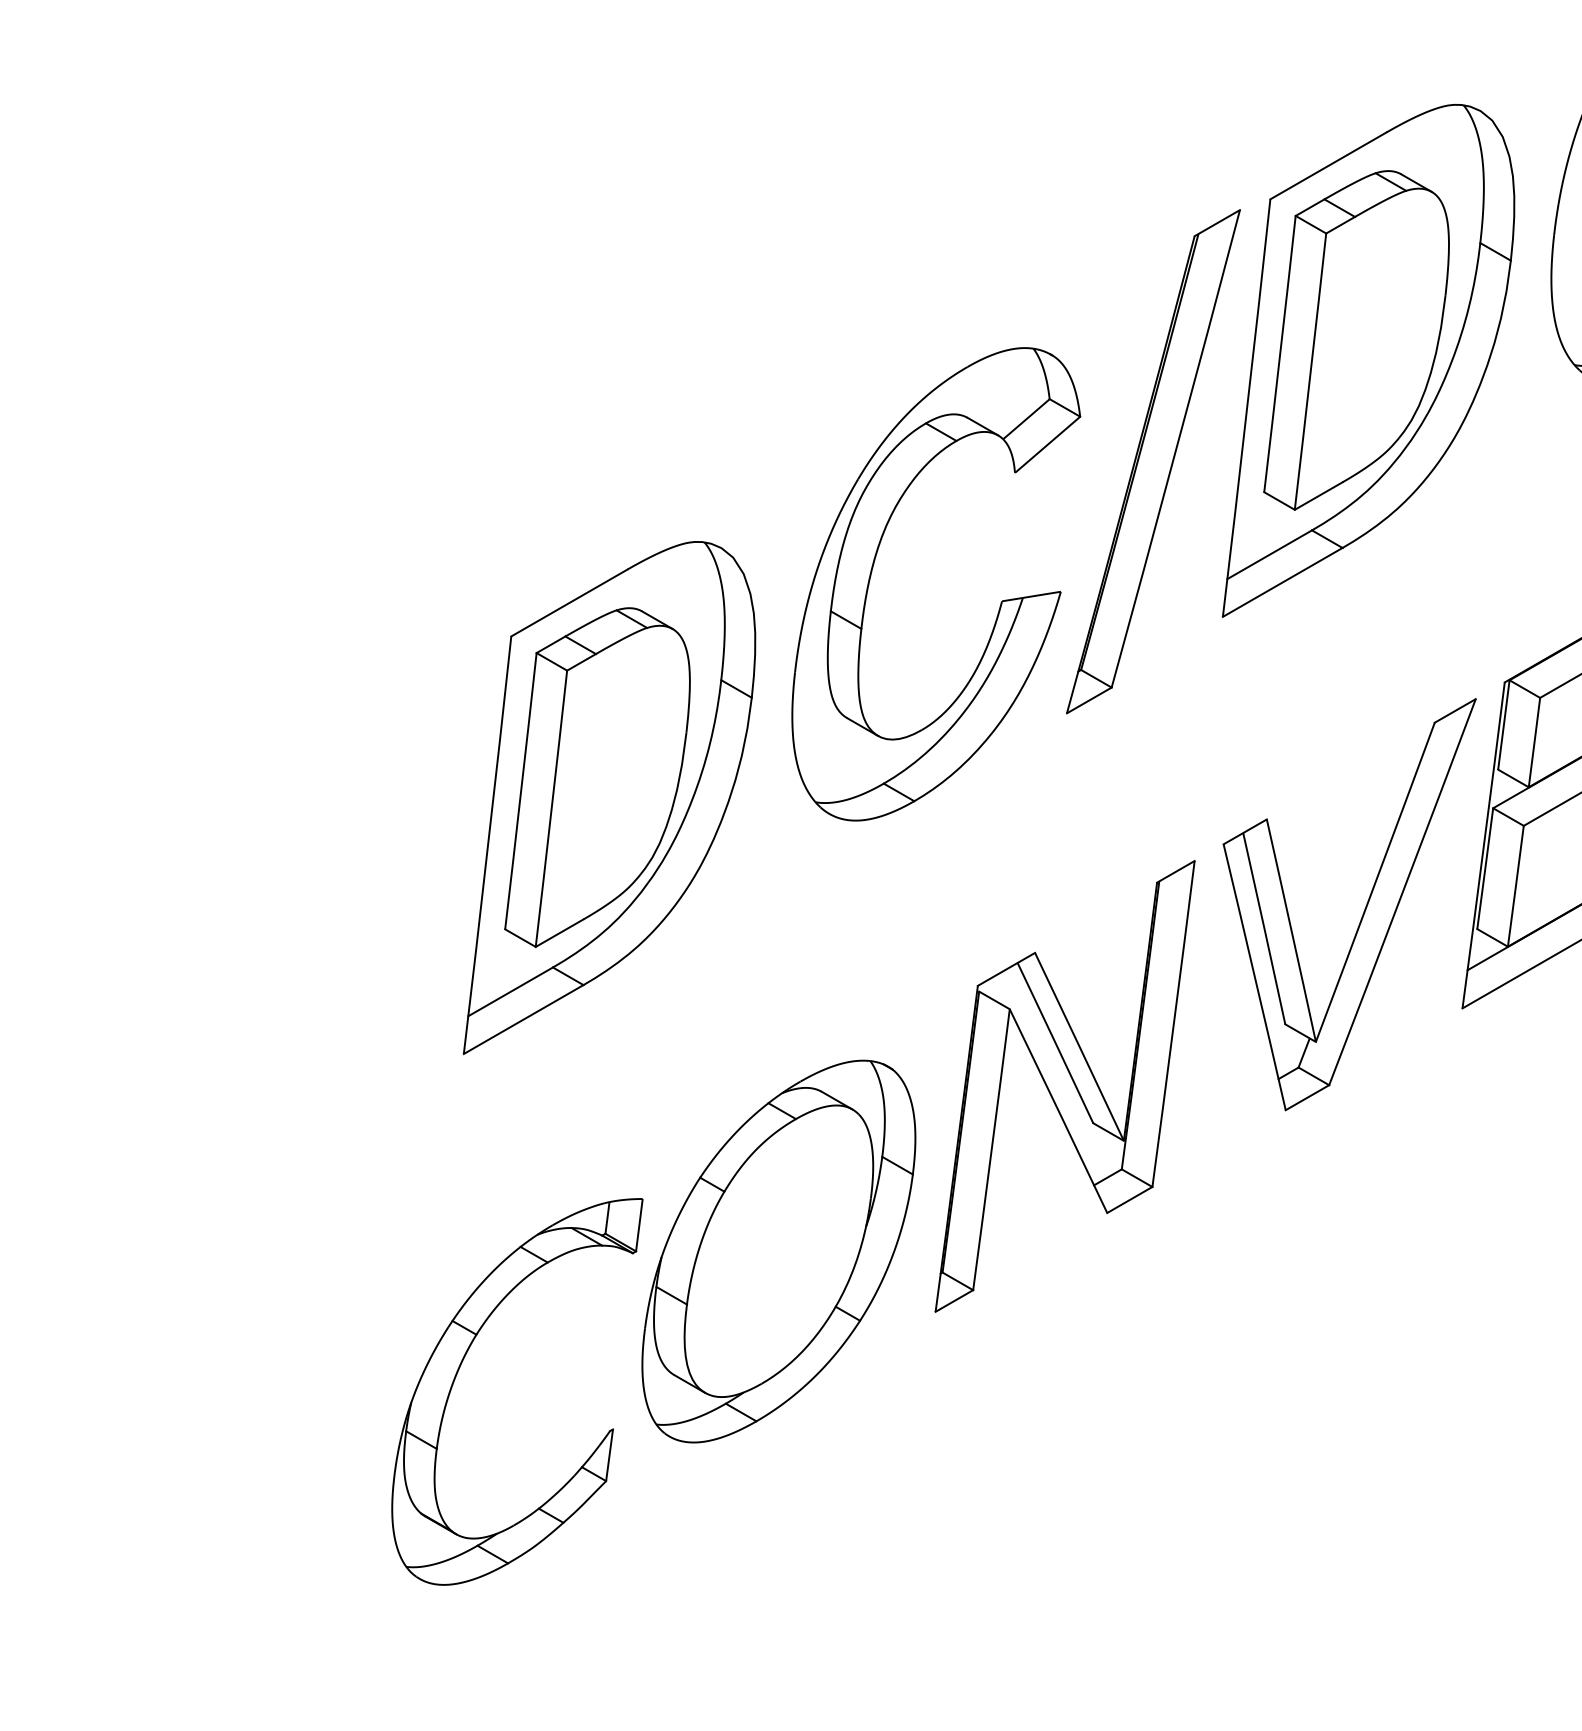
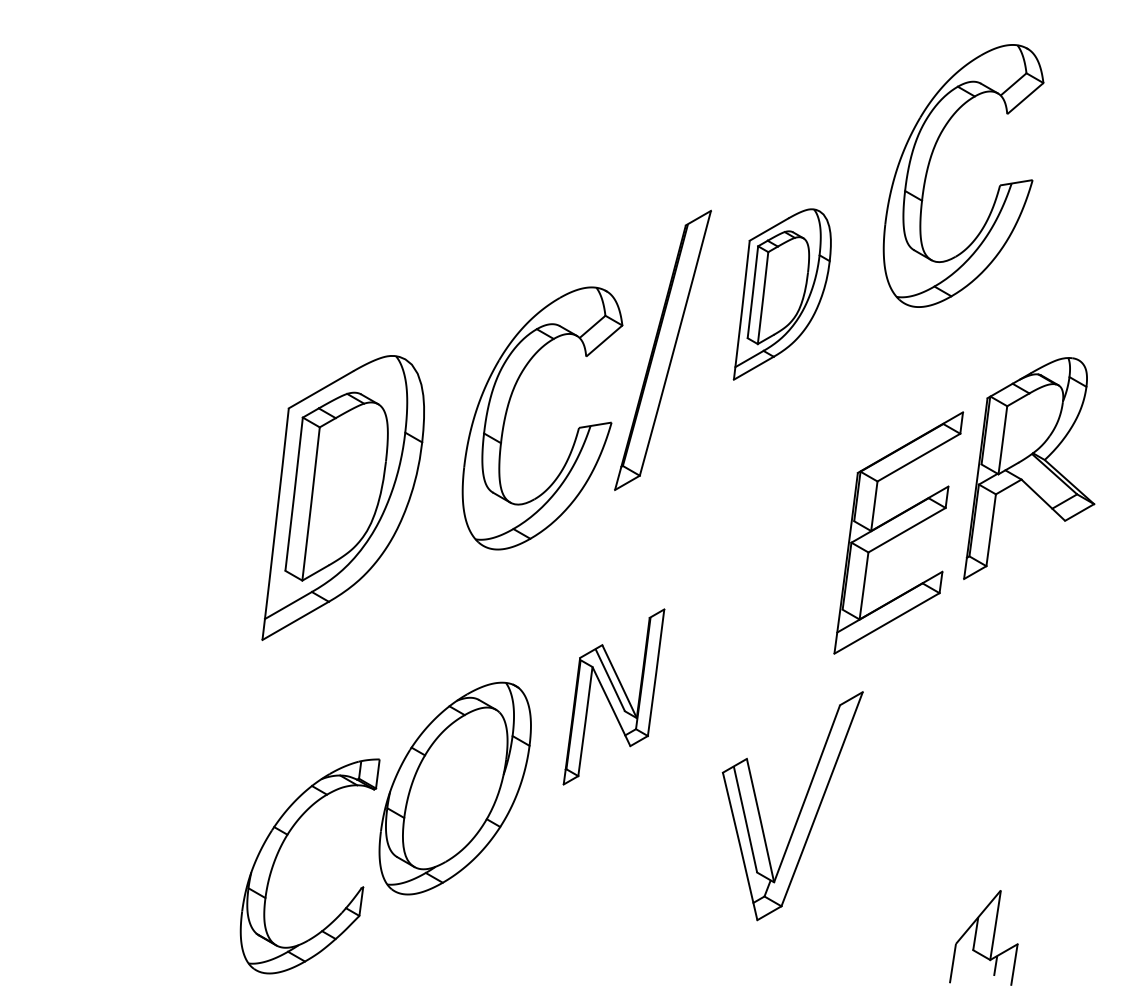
part: (1368, 360) -> (782, 294), size x0.6
part: (608, 797) -> (342, 497), moved
part: (1363, 908) -> (800, 808), moved
part: (1064, 1085) -> (613, 696), size x0.7

